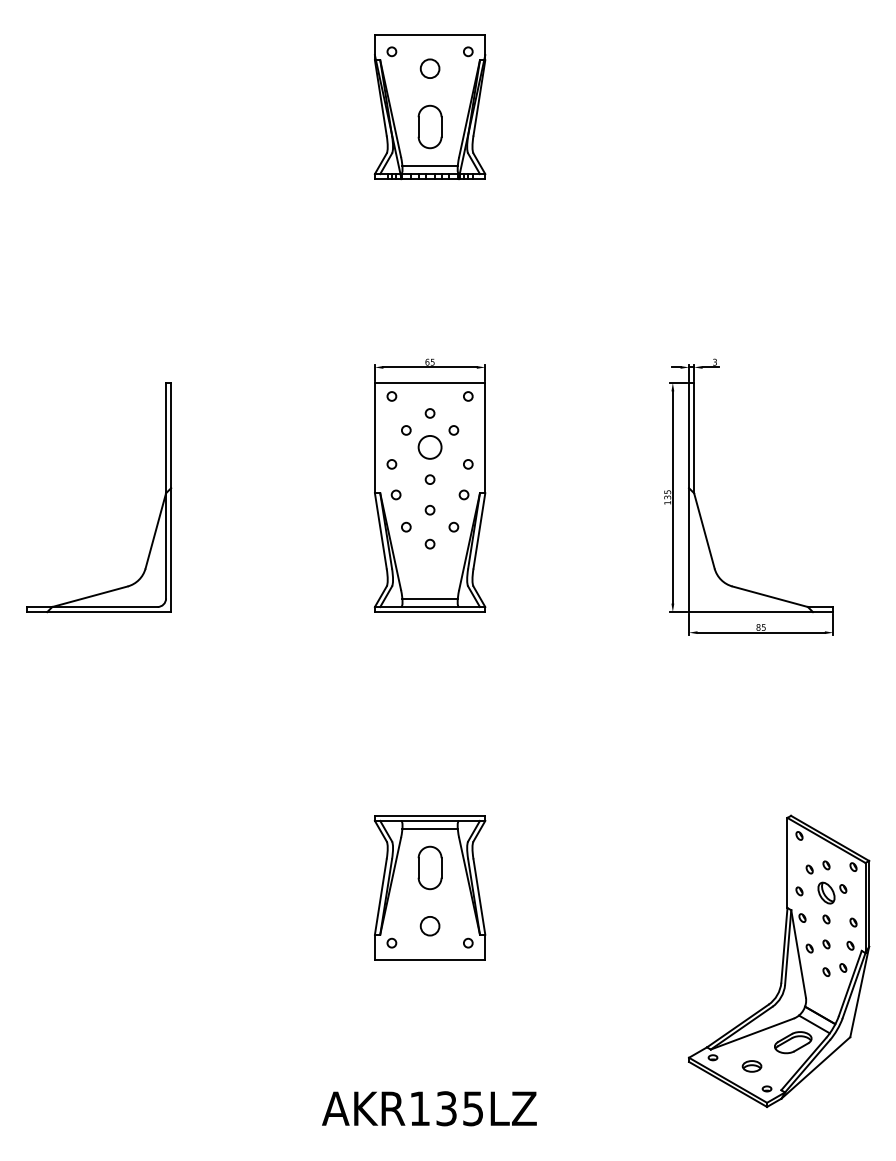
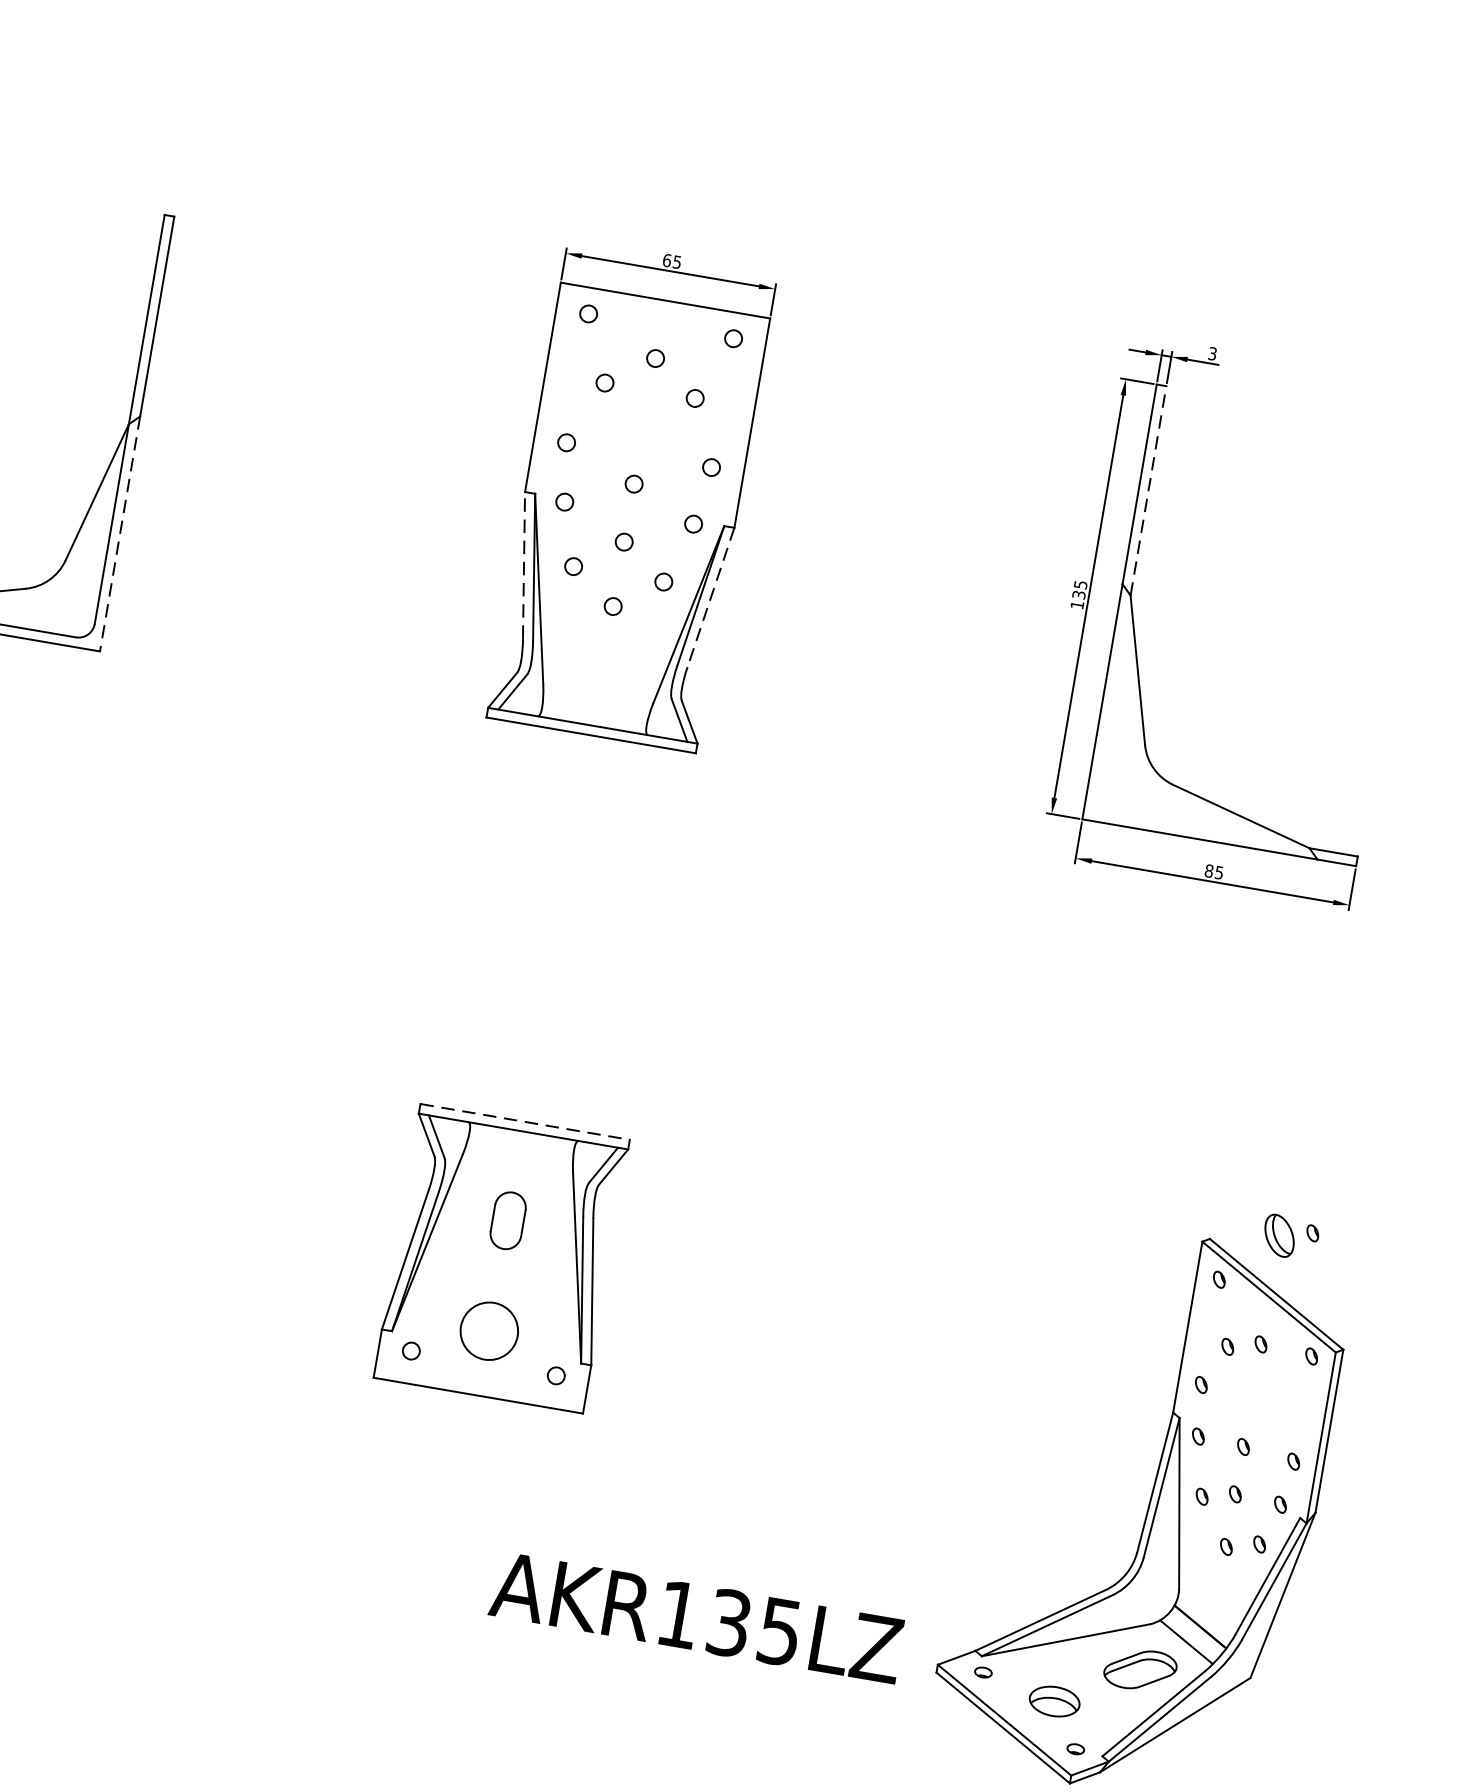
line: (694, 437) -> (1149, 489), solid -> dashed
circle: (429, 447) -> (643, 422), removed
line: (380, 530) -> (523, 564), solid -> dashed
line: (479, 531) -> (711, 598), solid -> dashed
line: (171, 550) -> (120, 534), solid -> dashed
line: (429, 598) -> (594, 709), removed
line: (430, 815) -> (525, 1121), solid -> dashed
line: (429, 829) -> (519, 1147), removed
part: (429, 867) -> (507, 1219), size x0.7
part: (832, 892) -> (1291, 1236), moved
circle: (429, 925) -> (488, 1329), size x1.6
part: (751, 1066) -> (1053, 1701), size x1.4
text: (429, 1108) -> (696, 1617), moved

